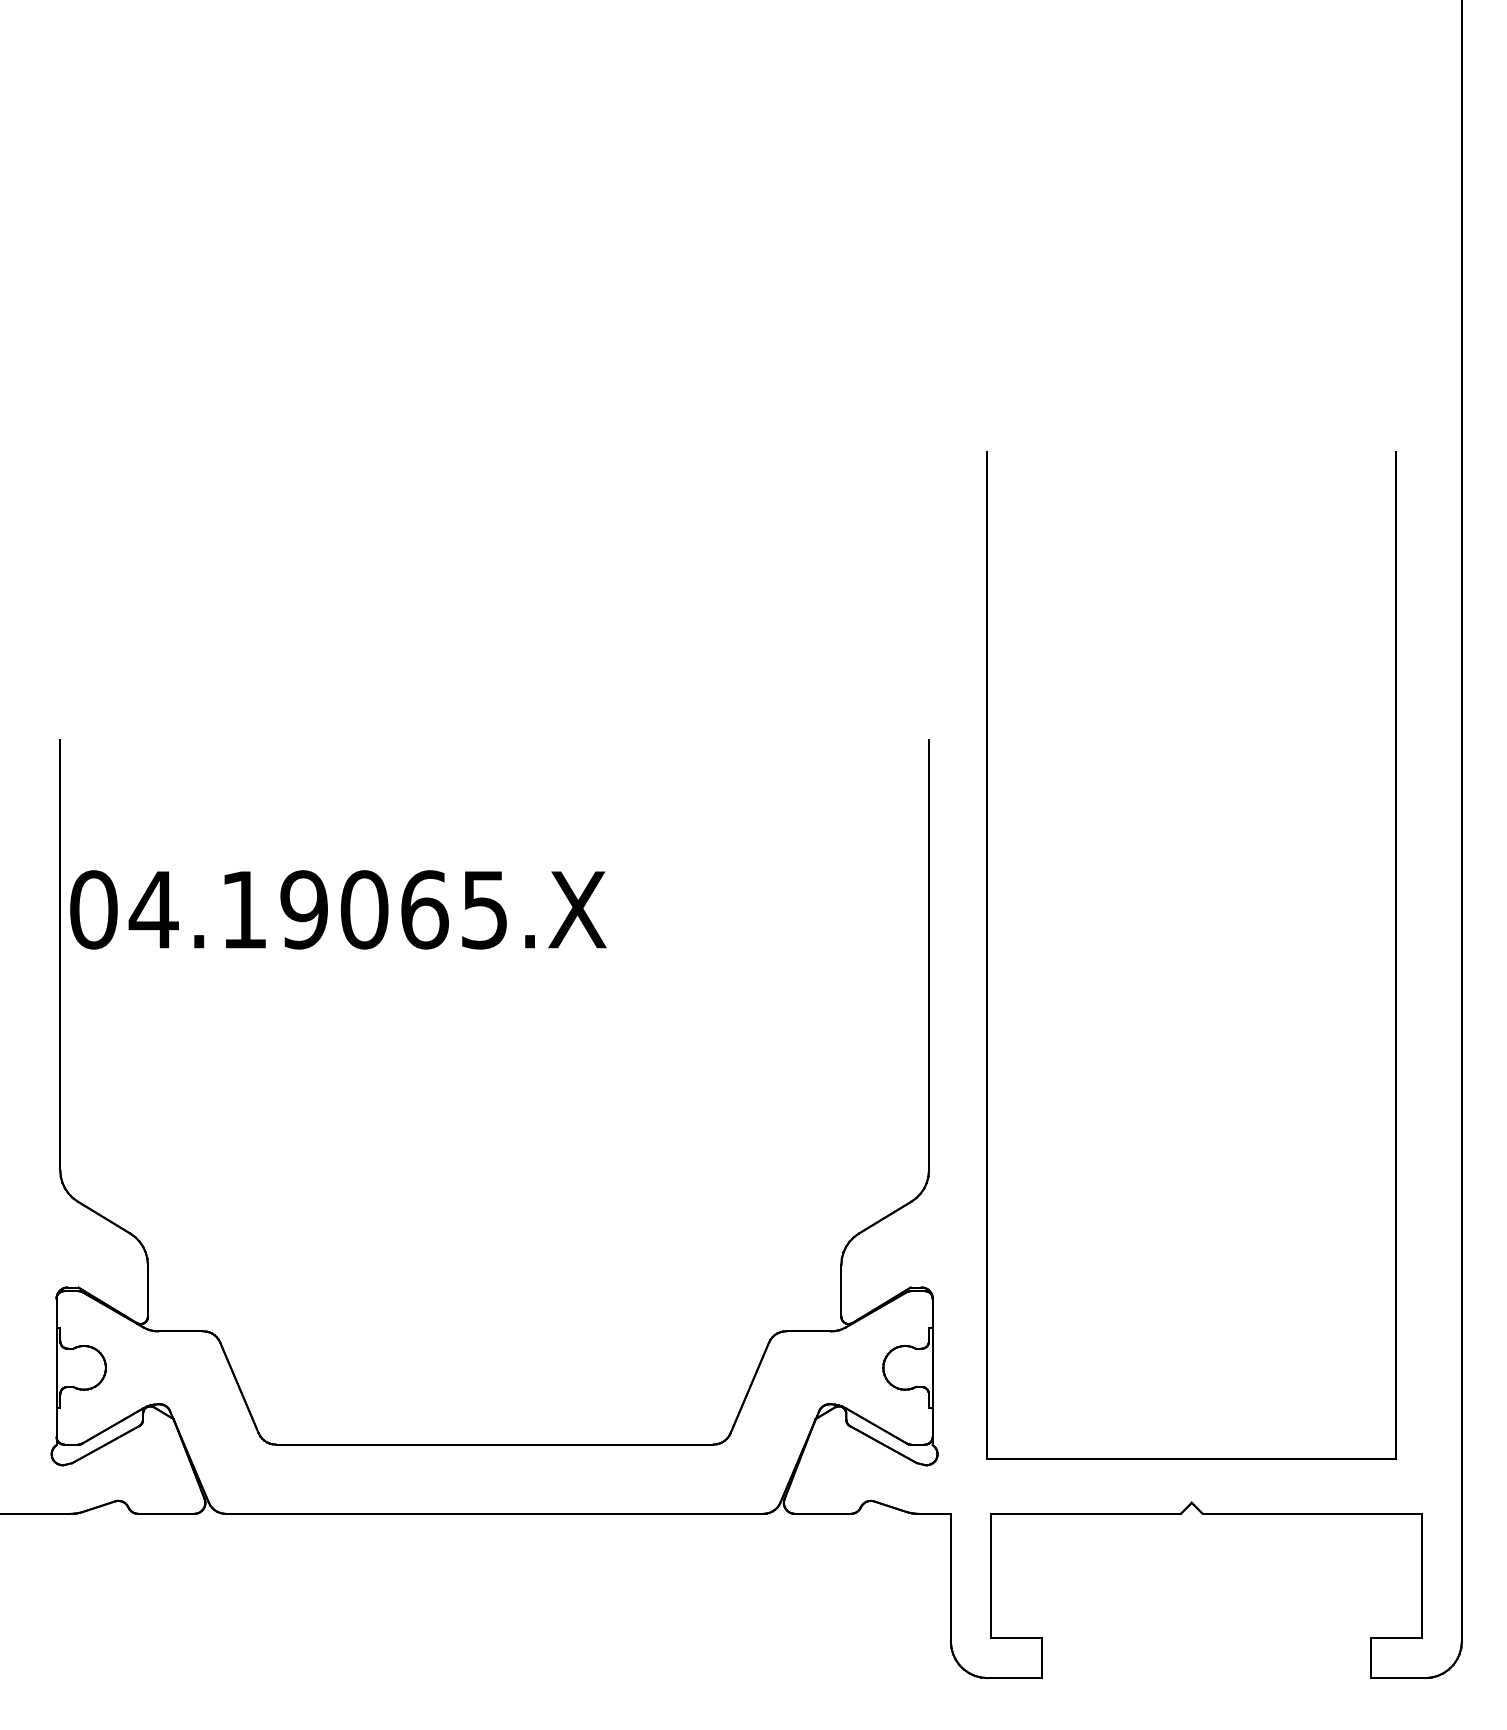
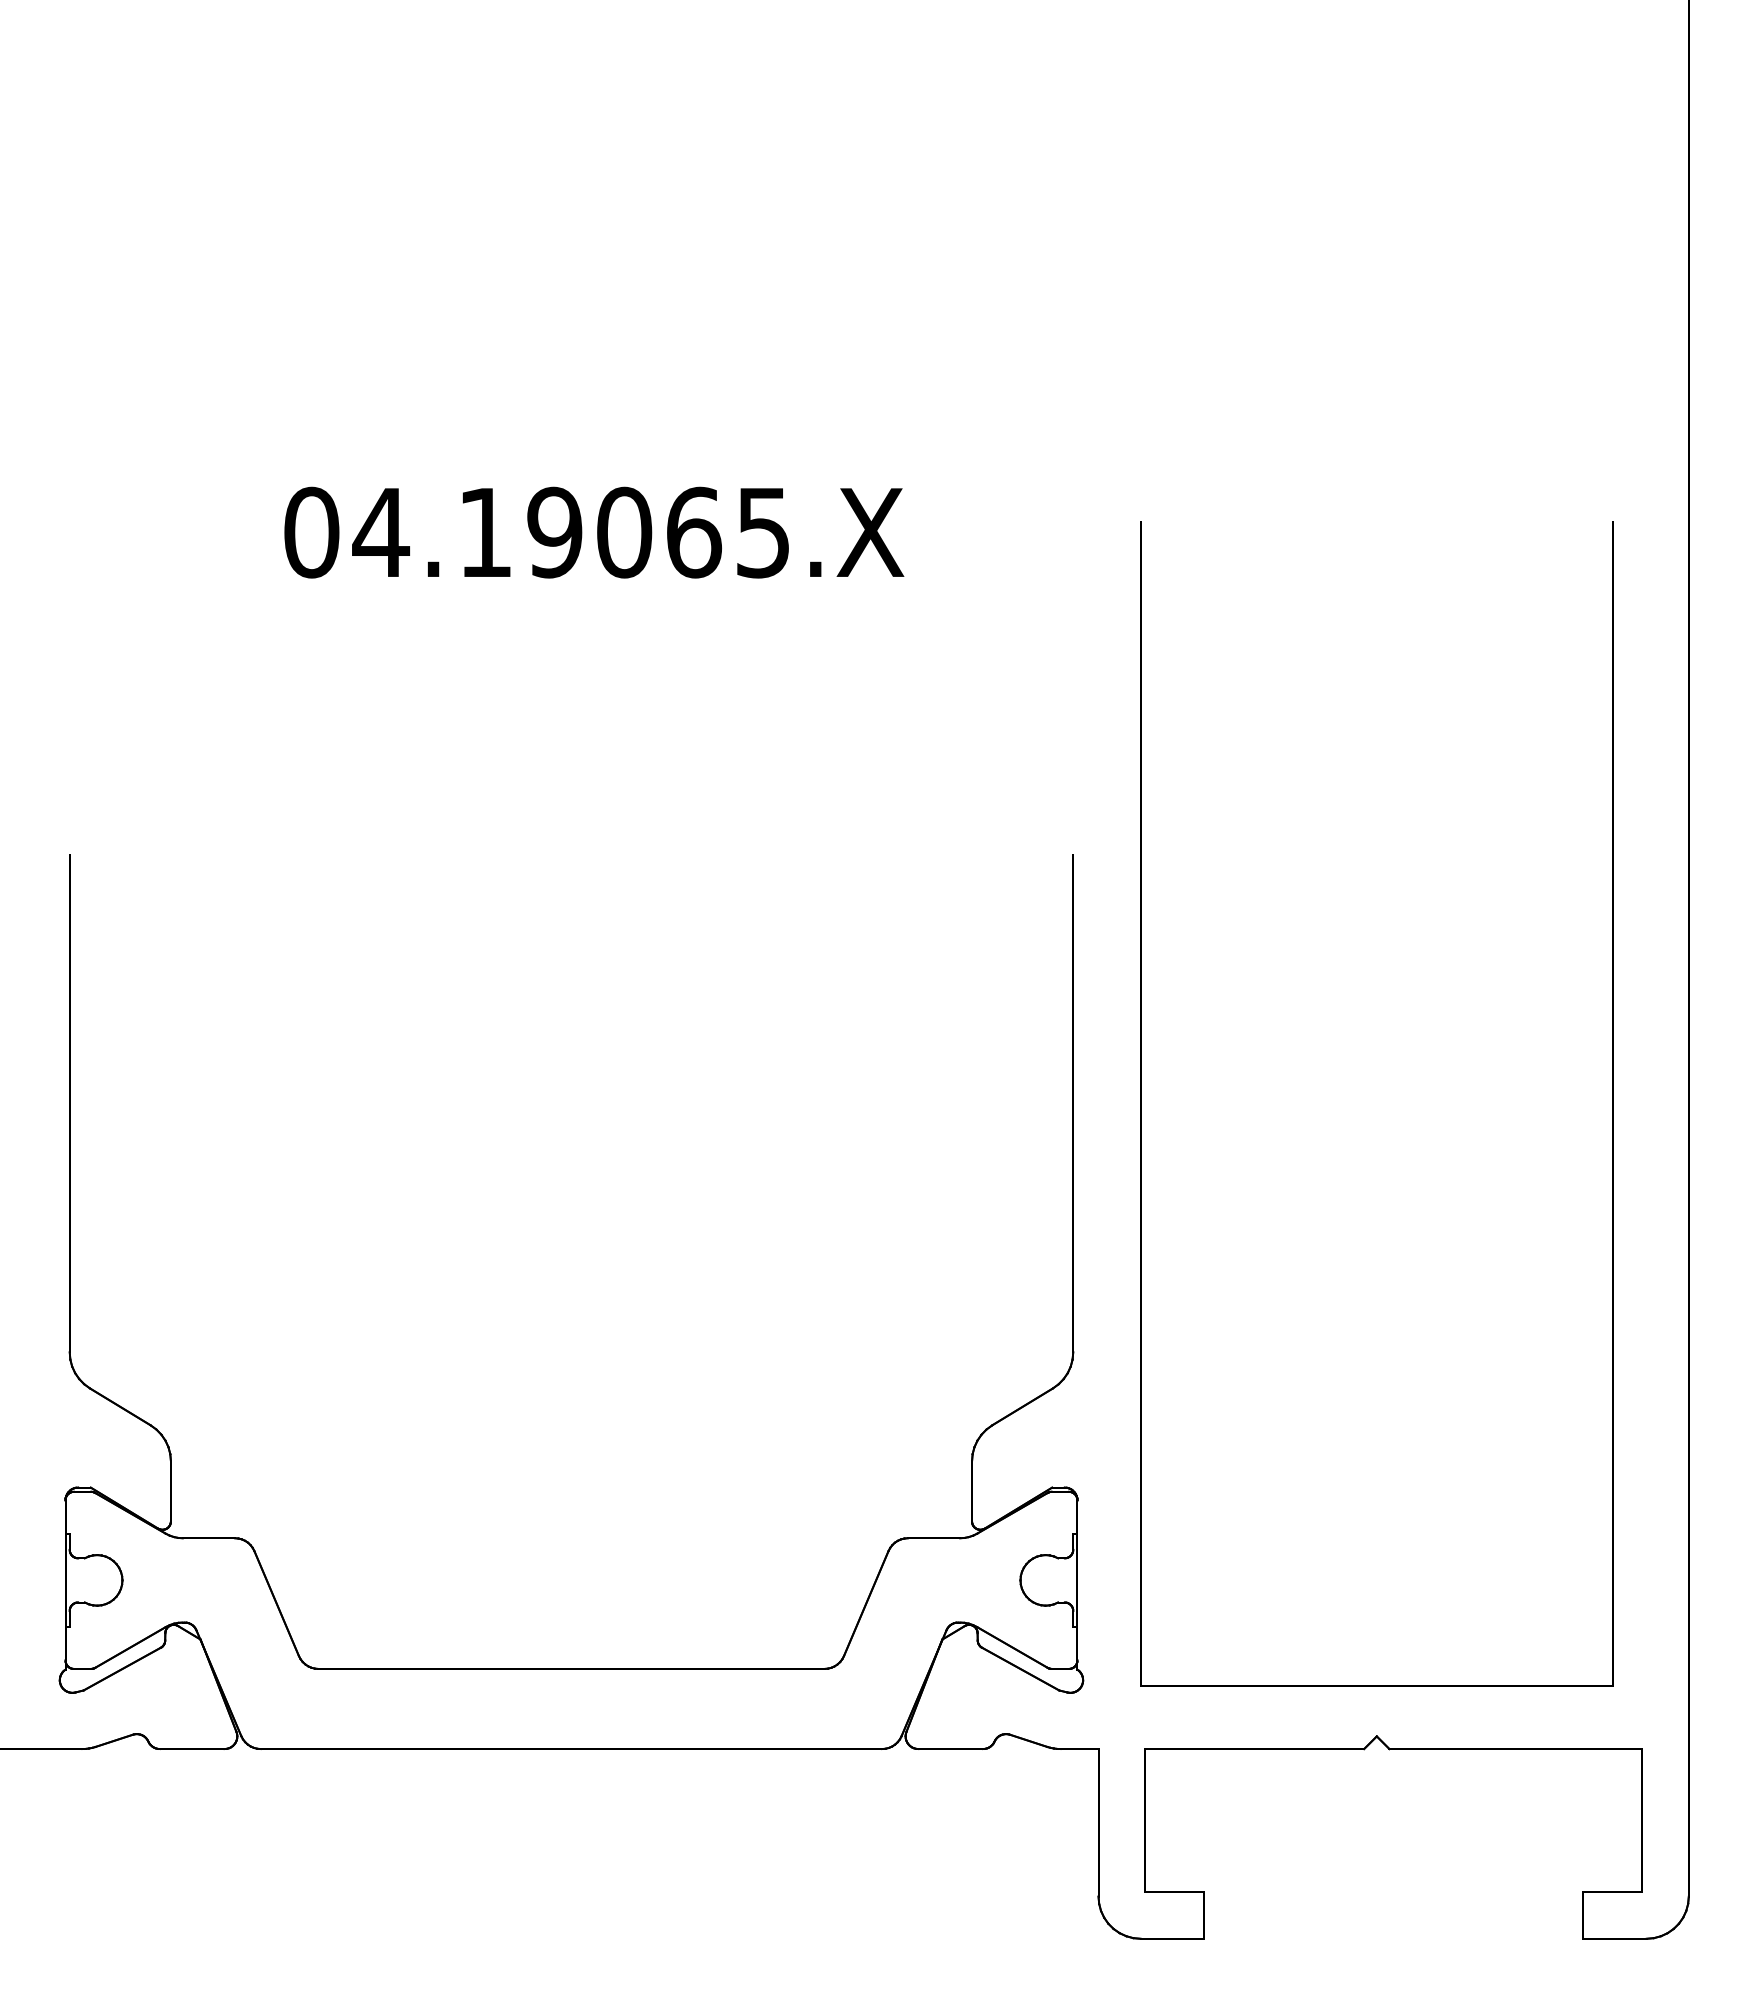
text: (338, 909) -> (594, 532), moved

